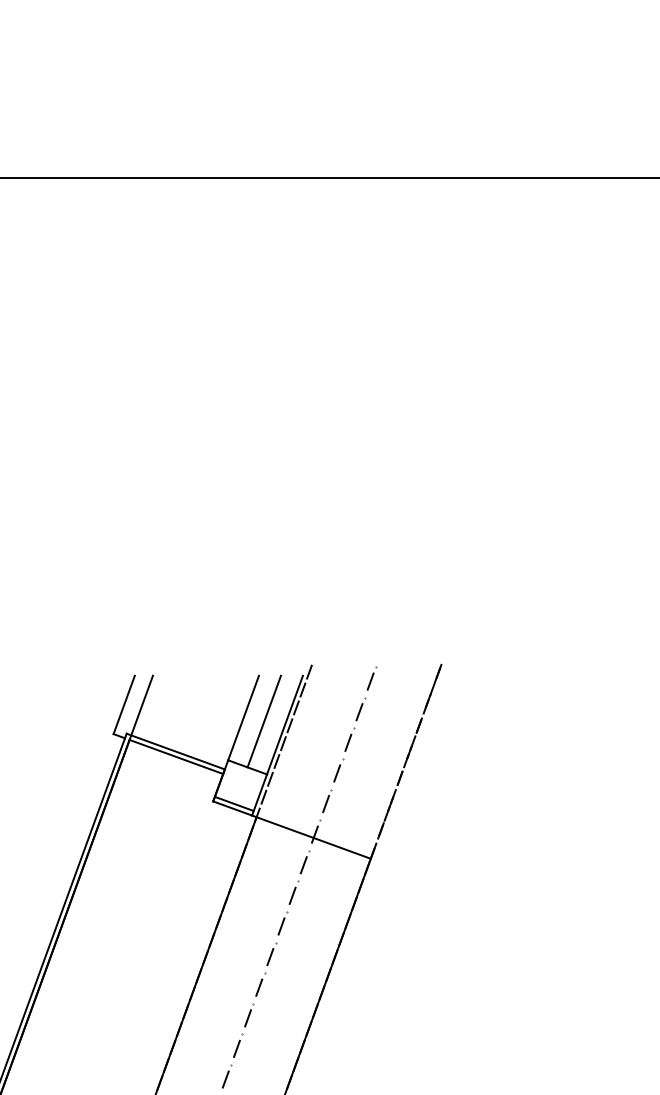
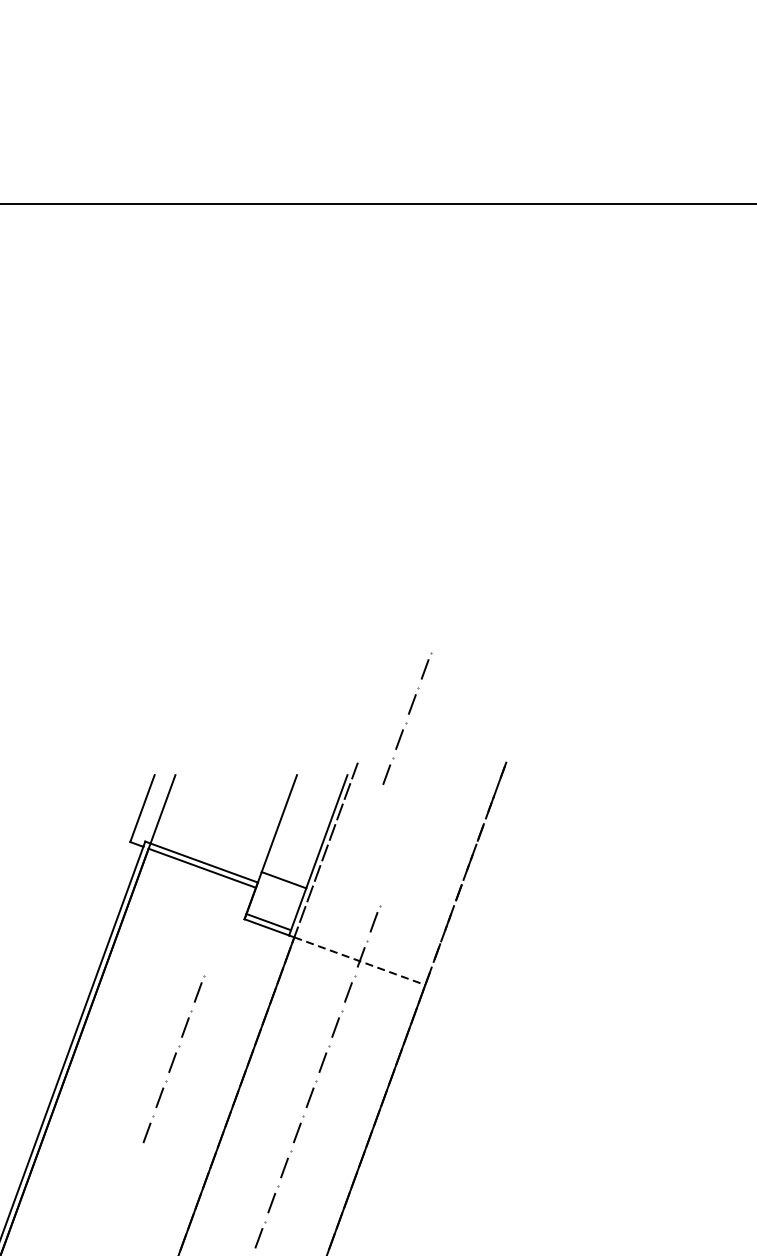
line: (263, 721) -> (302, 827), removed
part: (355, 724) -> (407, 718), moved
line: (313, 837) -> (359, 960), solid -> dashed
part: (151, 923) -> (173, 1059), added

